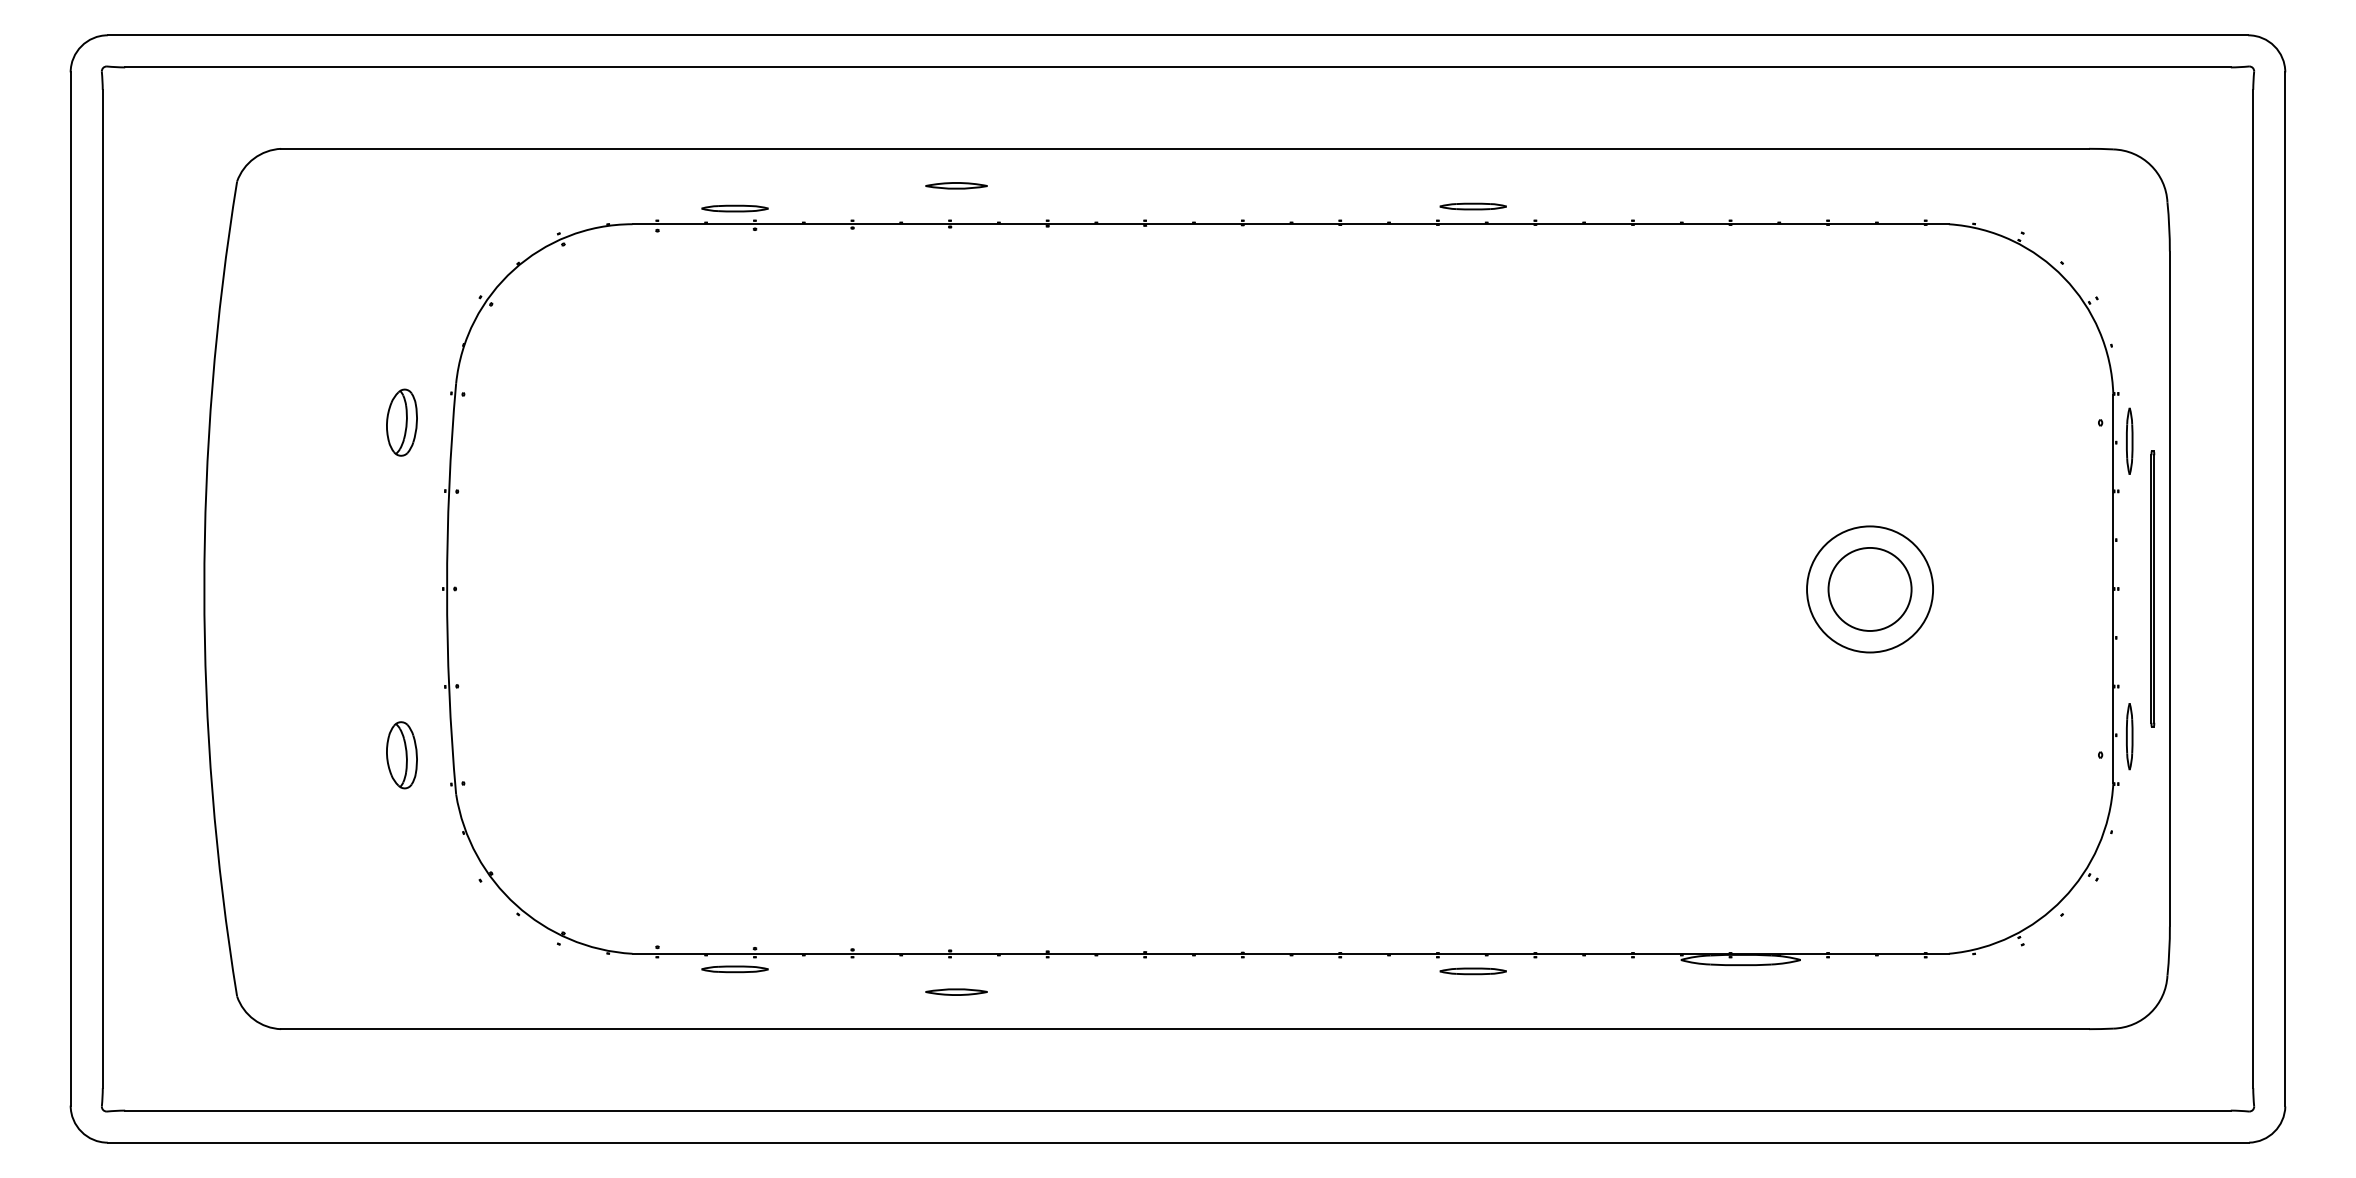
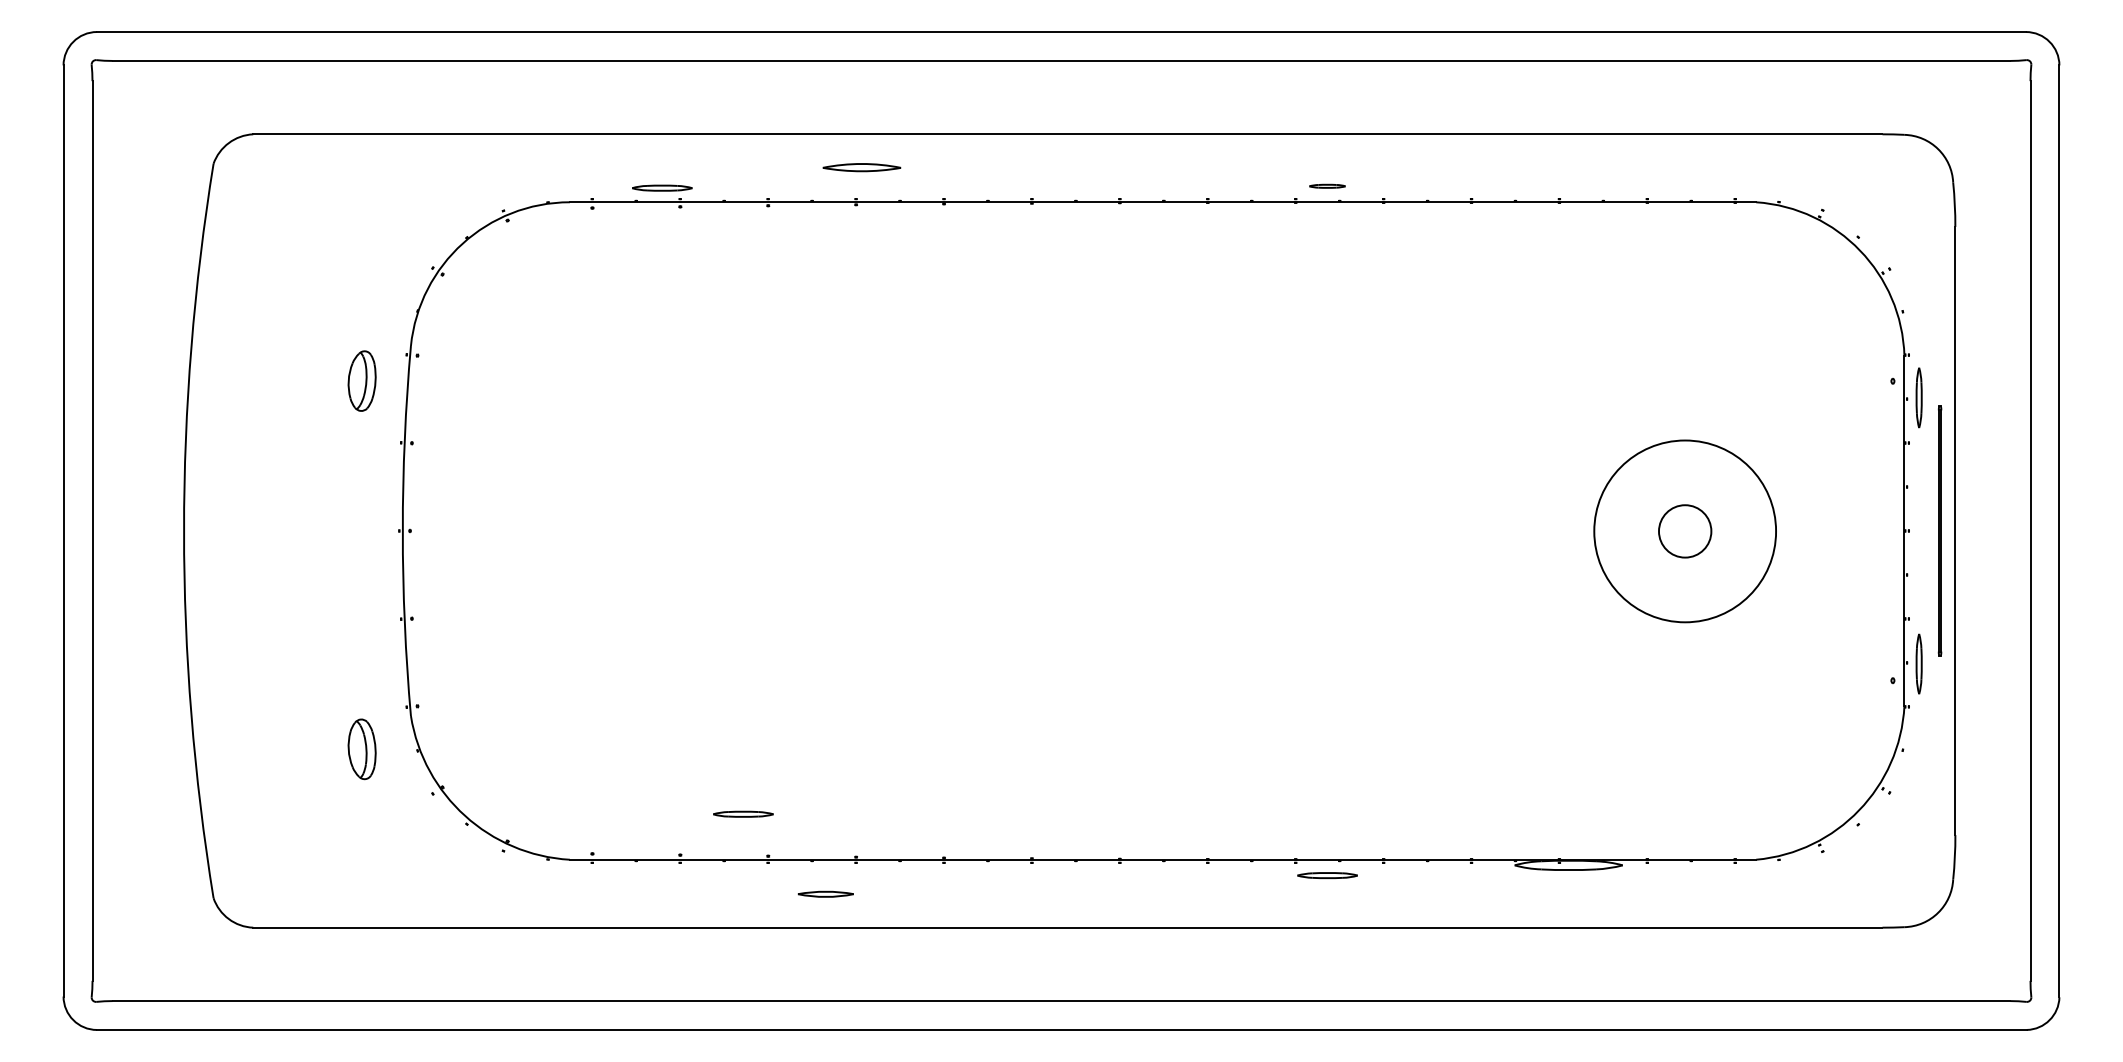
part: (956, 185) -> (861, 167), size x1.4
part: (1472, 206) -> (1326, 186), size x0.6
circle: (1869, 588) -> (1684, 530), size x0.7
circle: (1870, 589) -> (1685, 531), size x1.6
part: (401, 755) -> (361, 749), moved
part: (734, 969) -> (742, 814), moved
part: (956, 991) -> (825, 893), moved

